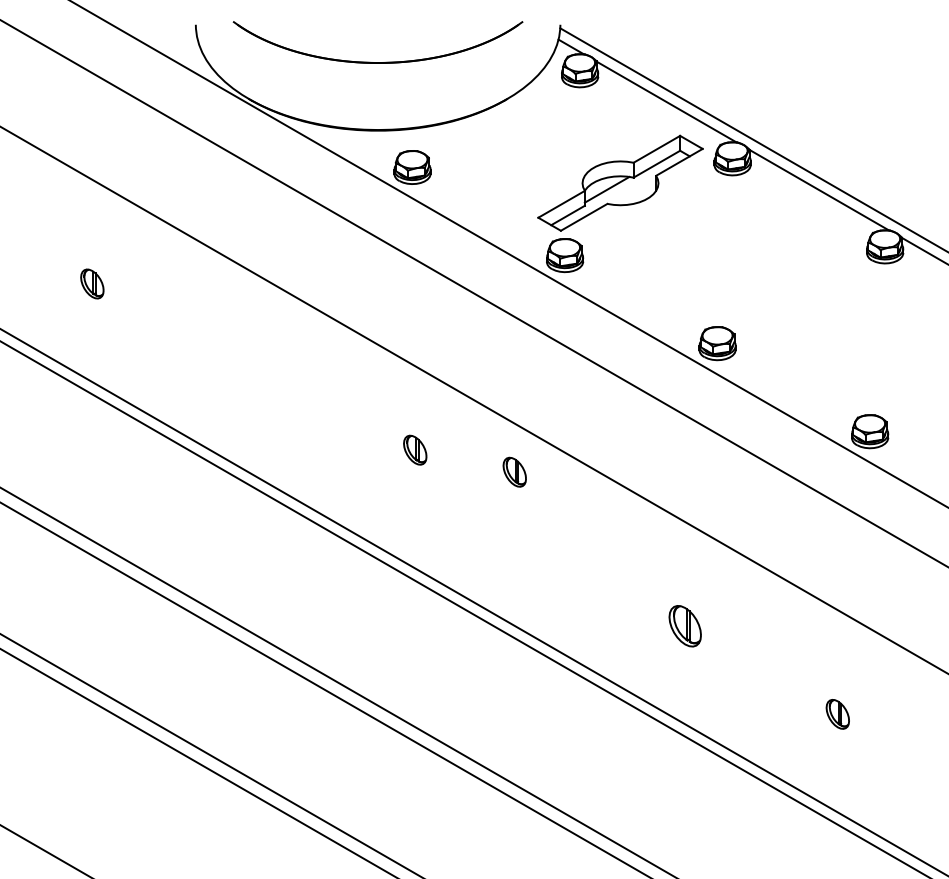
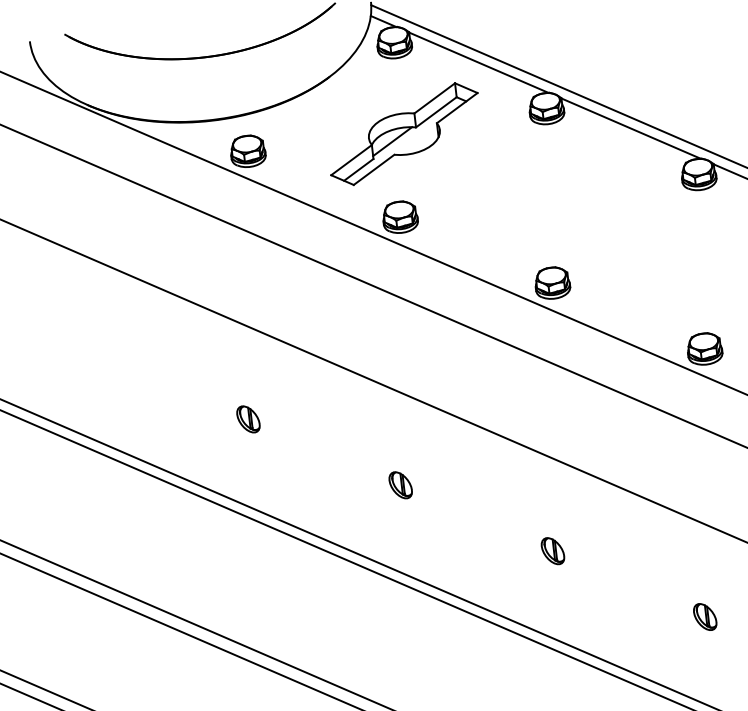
part: (620, 182) -> (404, 133), moved
part: (415, 449) -> (248, 418), moved
part: (514, 471) -> (400, 484), moved
part: (685, 626) -> (553, 551), size x0.71

